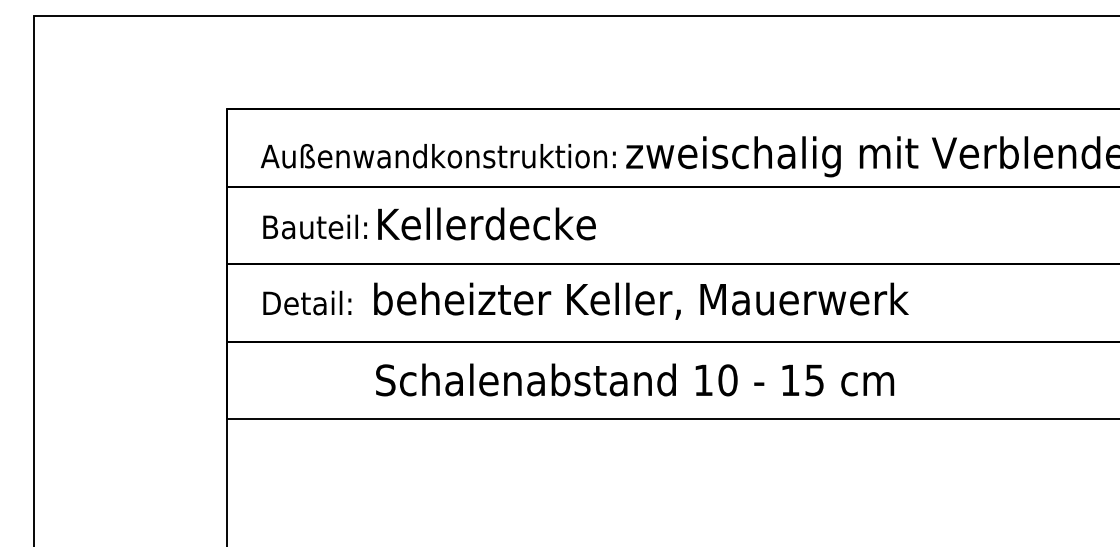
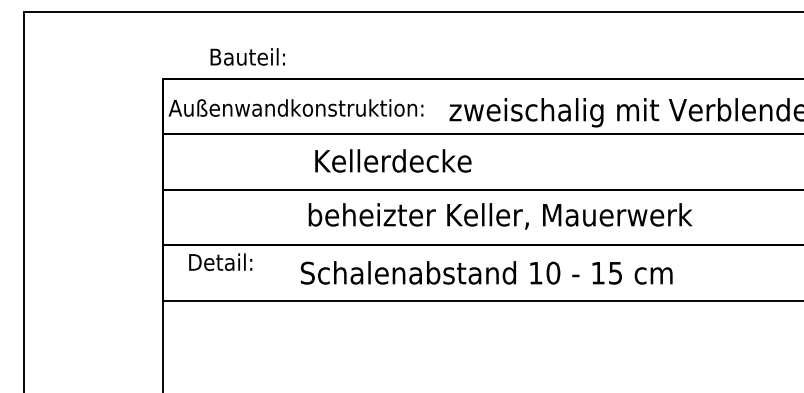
text: (437, 156) -> (295, 108), moved
text: (486, 223) -> (393, 160), moved
text: (314, 226) -> (247, 56), moved
text: (641, 300) -> (500, 215), moved
text: (307, 302) -> (220, 261), moved
text: (635, 379) -> (487, 272), moved

